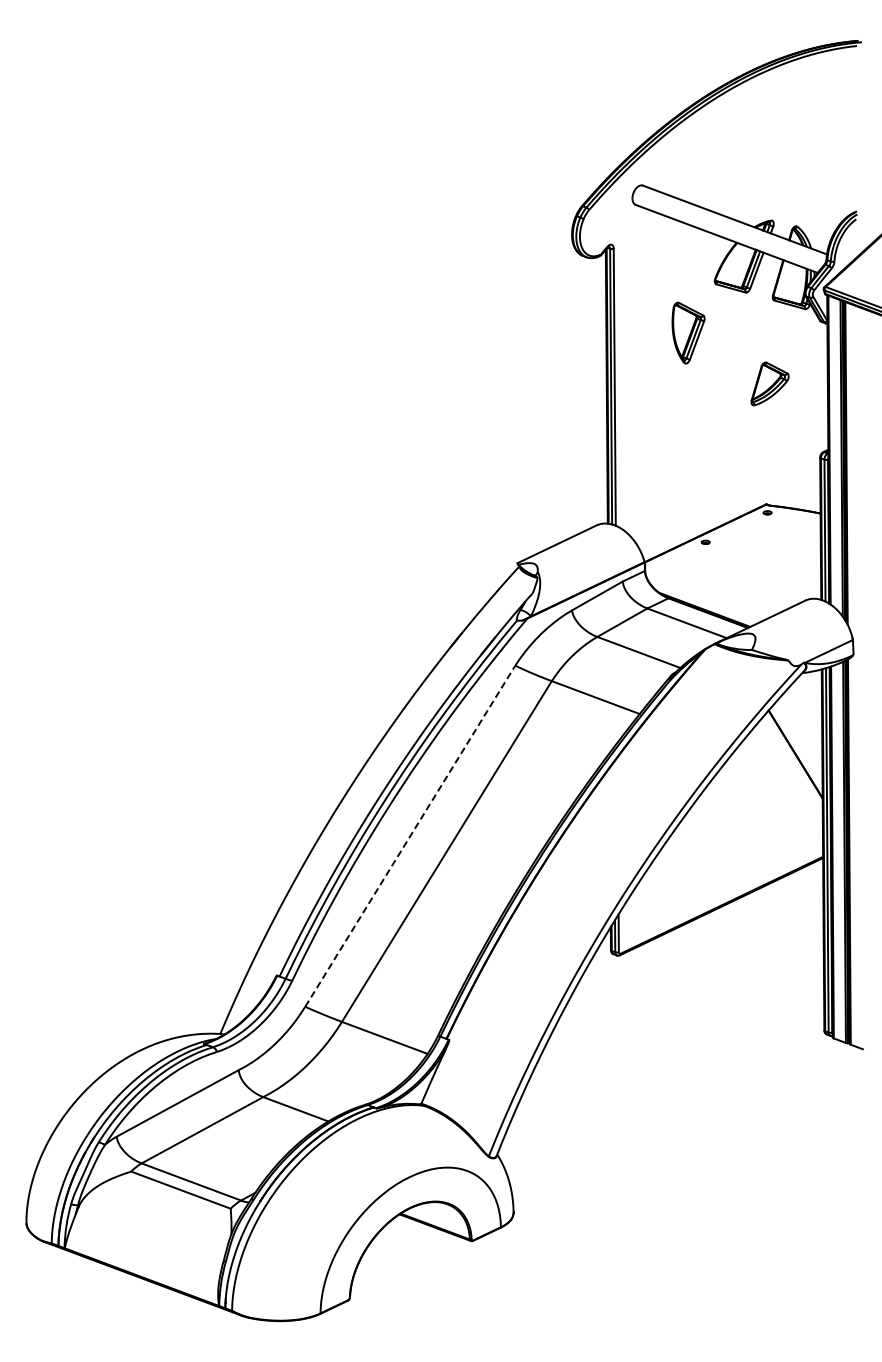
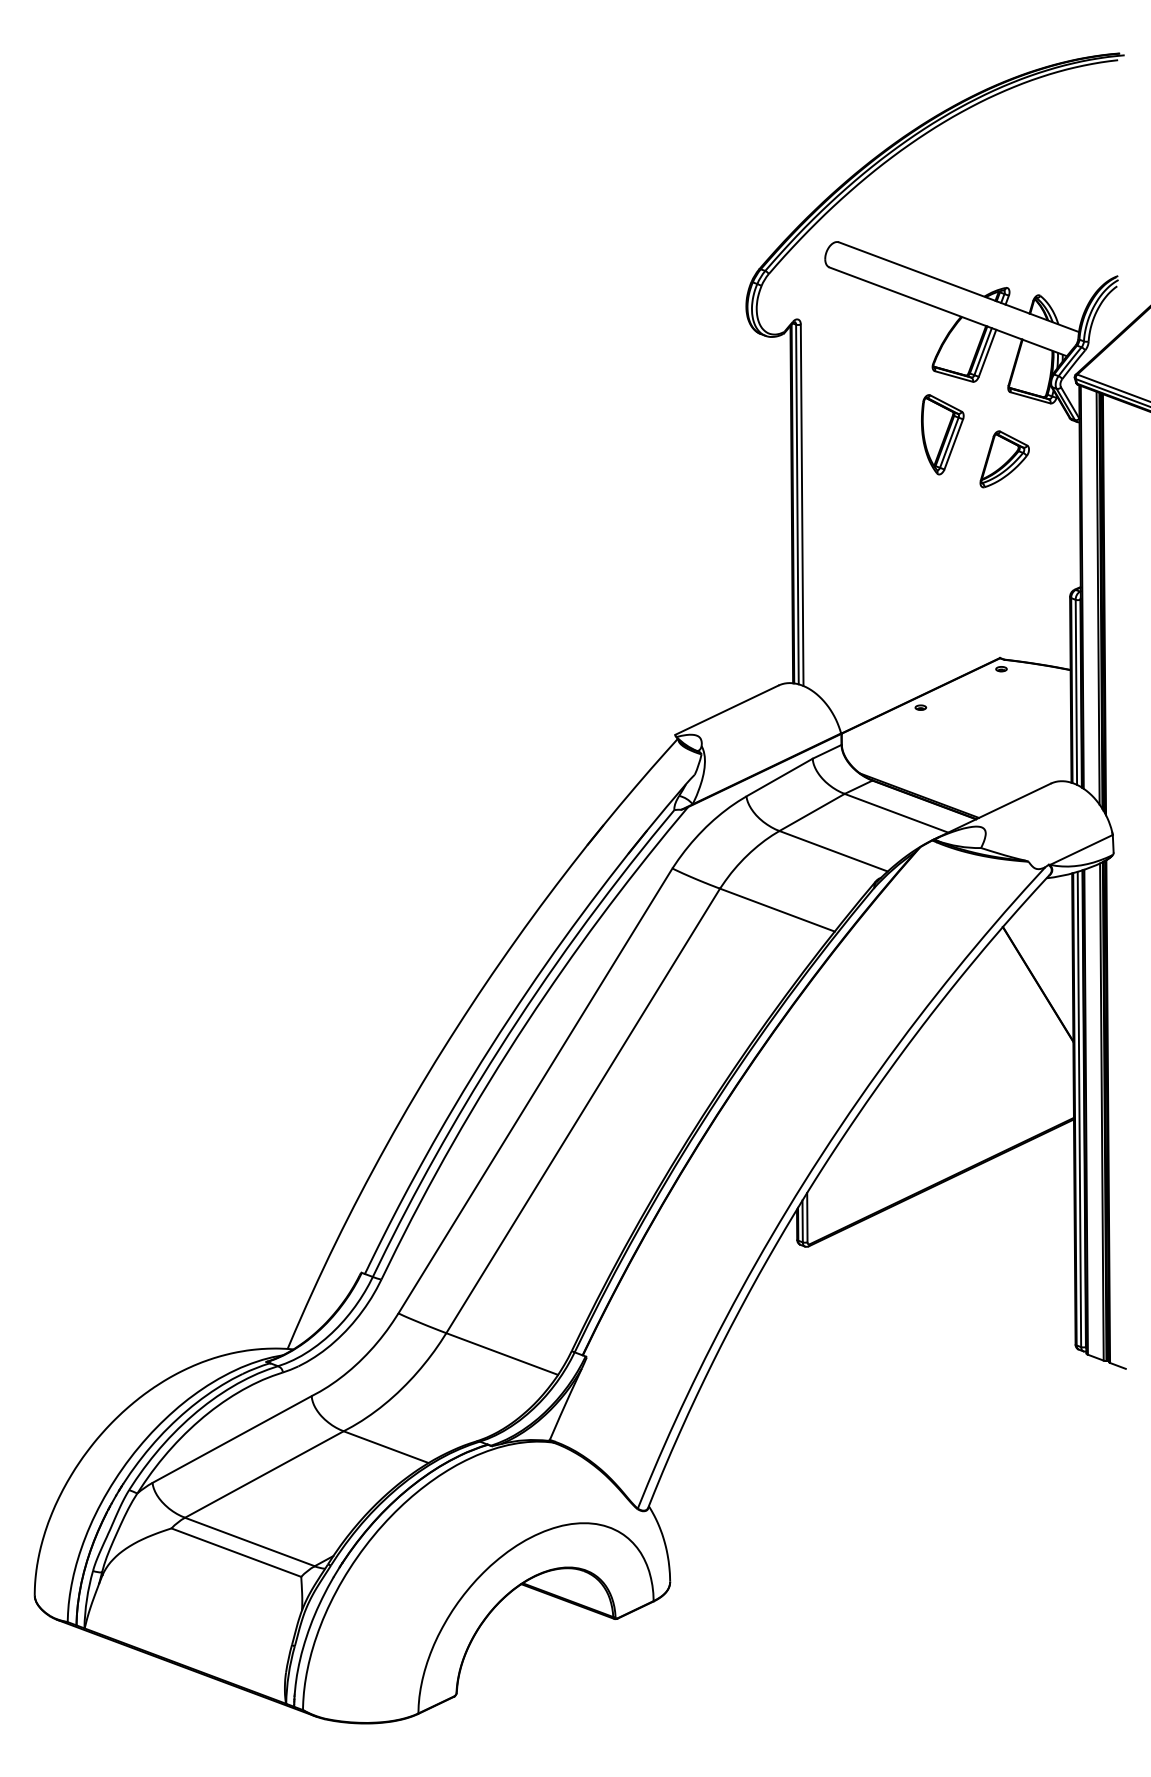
part: (688, 332) -> (942, 433), moved
part: (769, 383) -> (1003, 458), moved
line: (410, 835) -> (535, 1090), dashed -> solid

